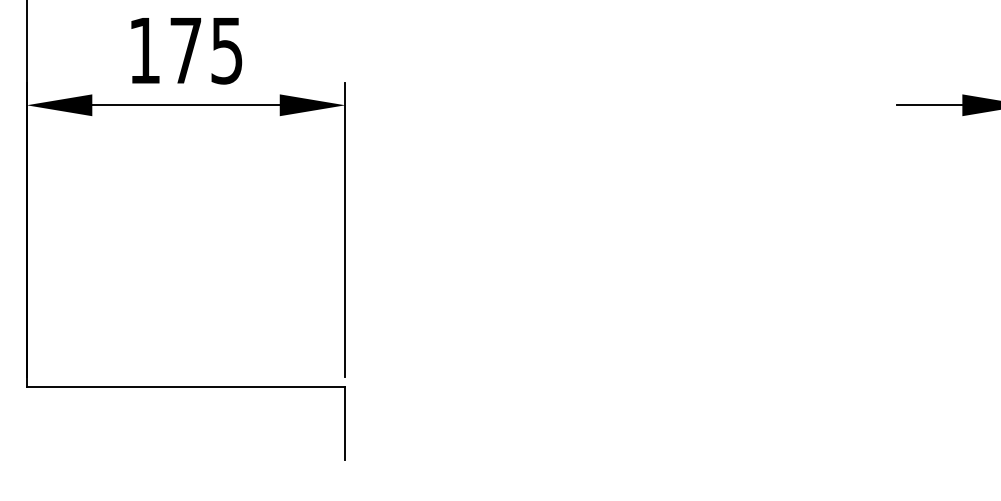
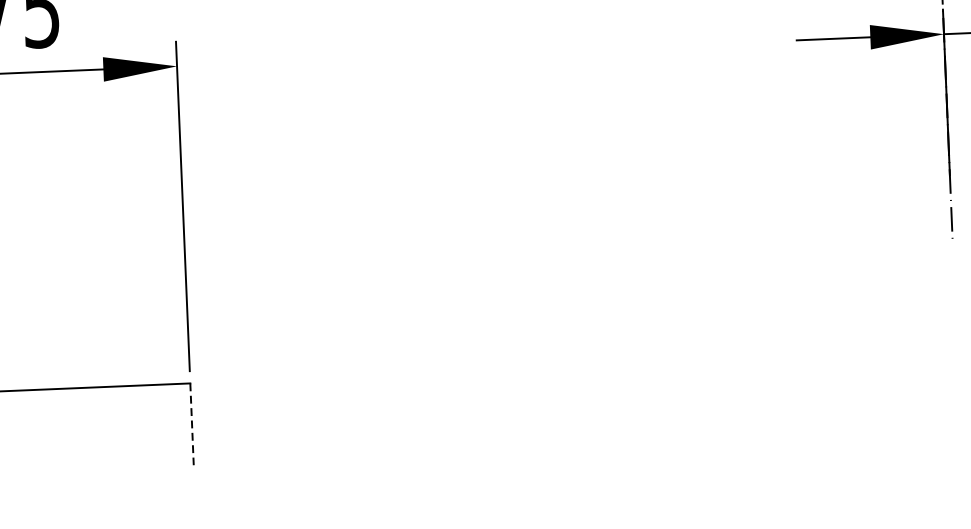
line: (345, 424) -> (192, 425), solid -> dashed

